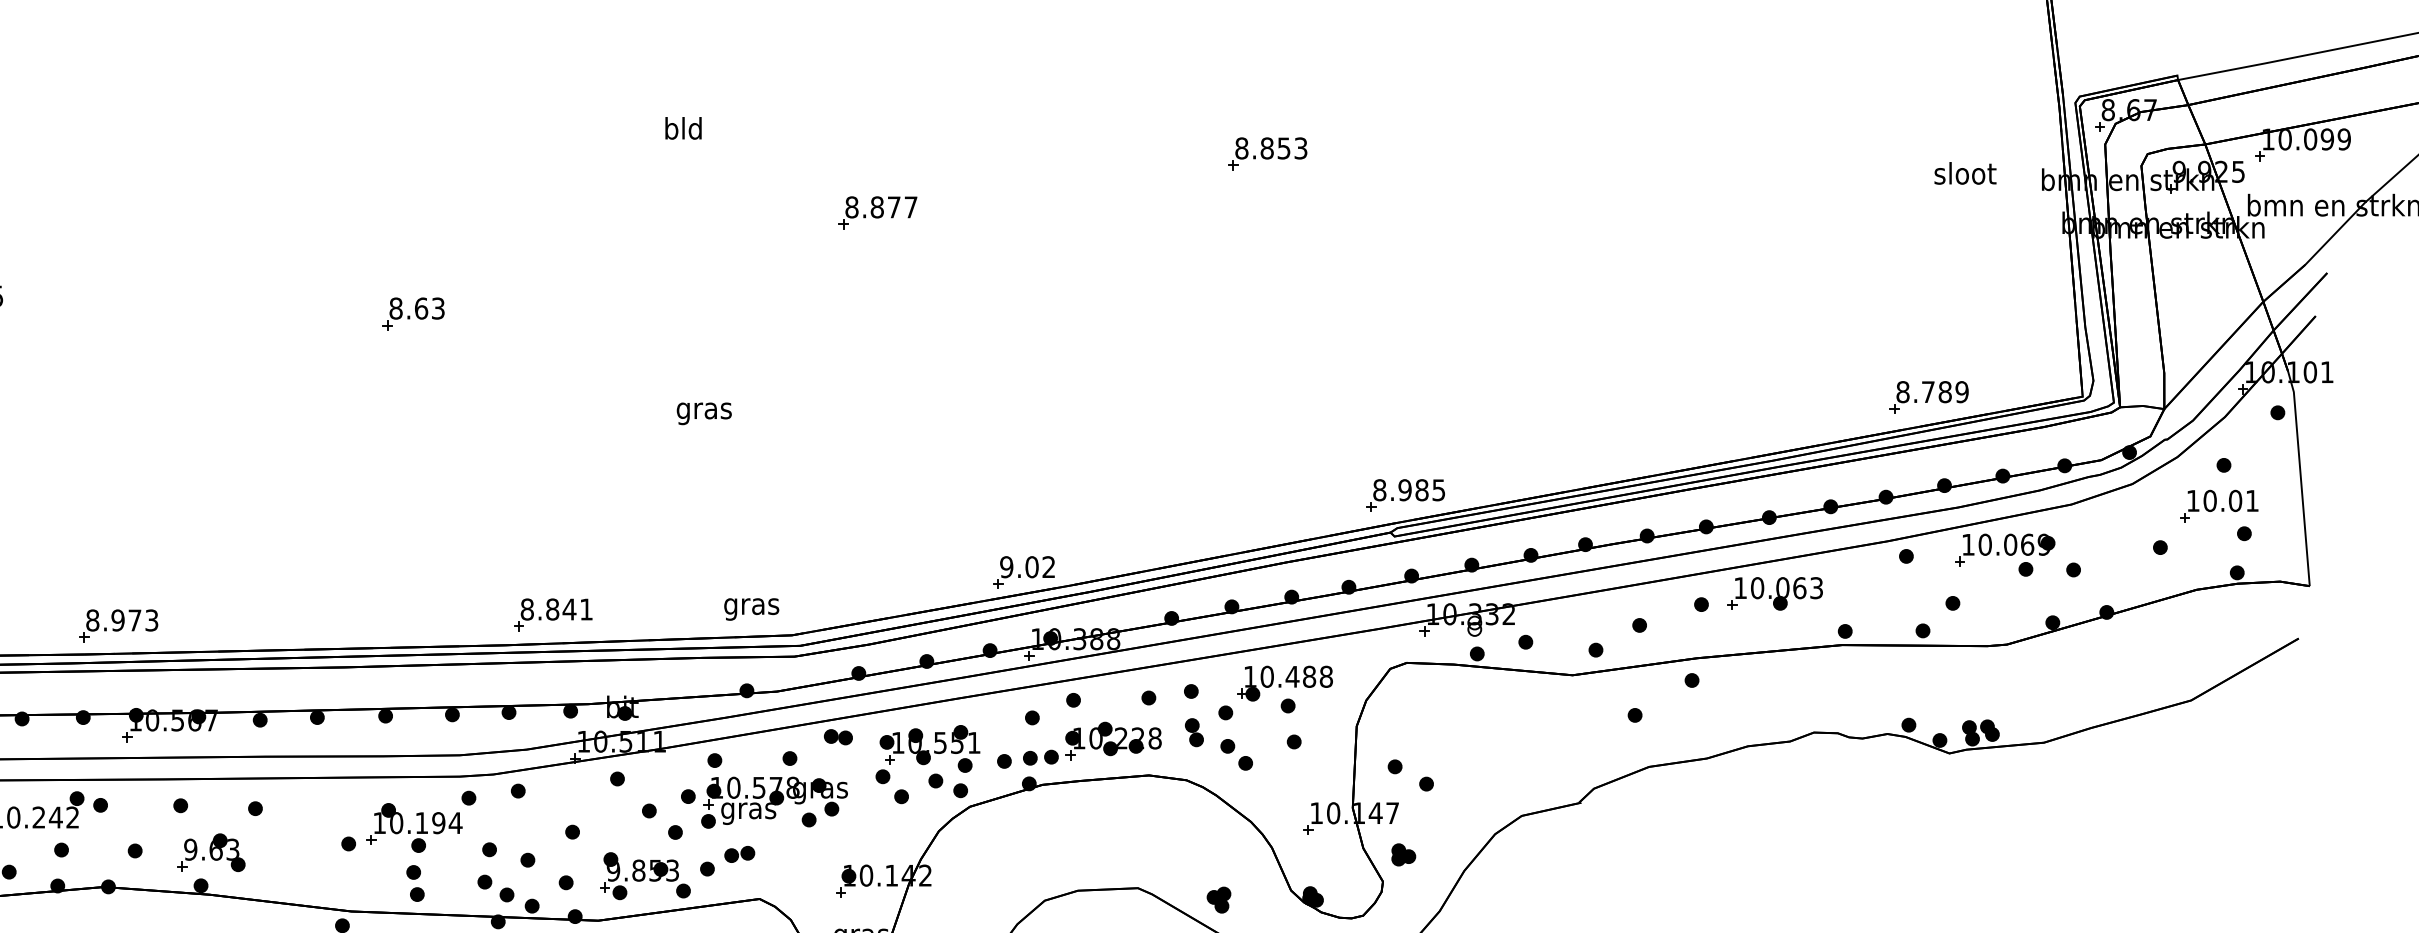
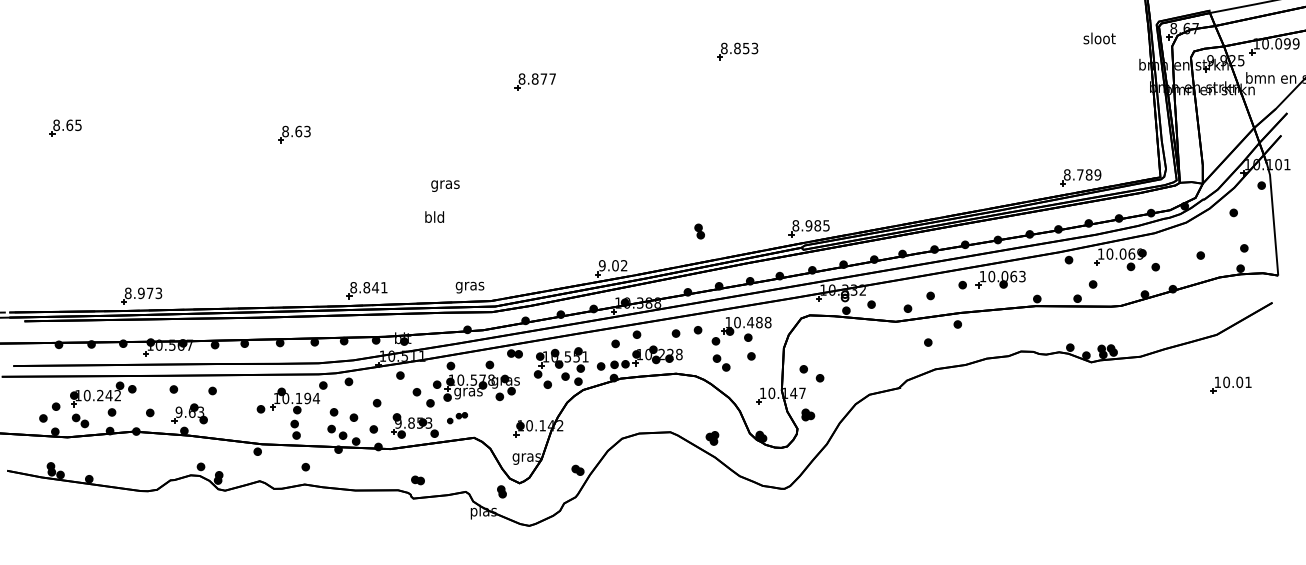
text: (683, 127) -> (434, 216), moved
text: (1965, 173) -> (1099, 38), moved
part: (2217, 505) -> (1230, 384), moved
part: (1194, 732) -> (699, 231), moved
part: (727, 859) -> (457, 417), size x0.7

